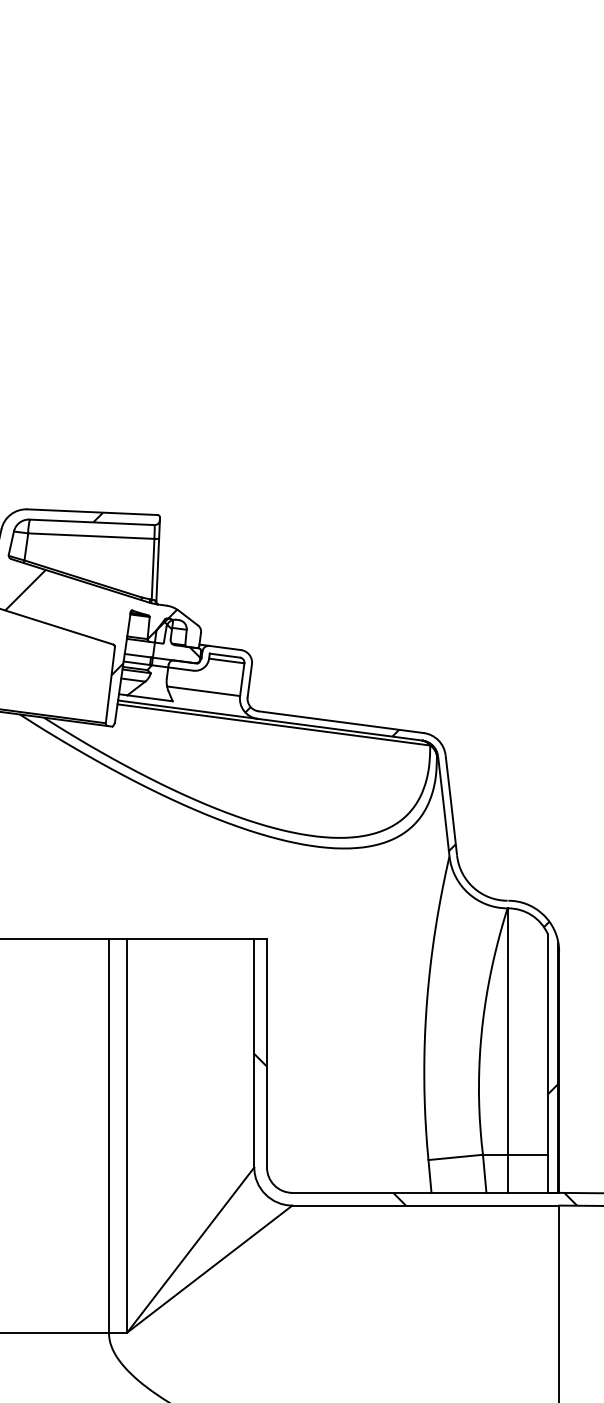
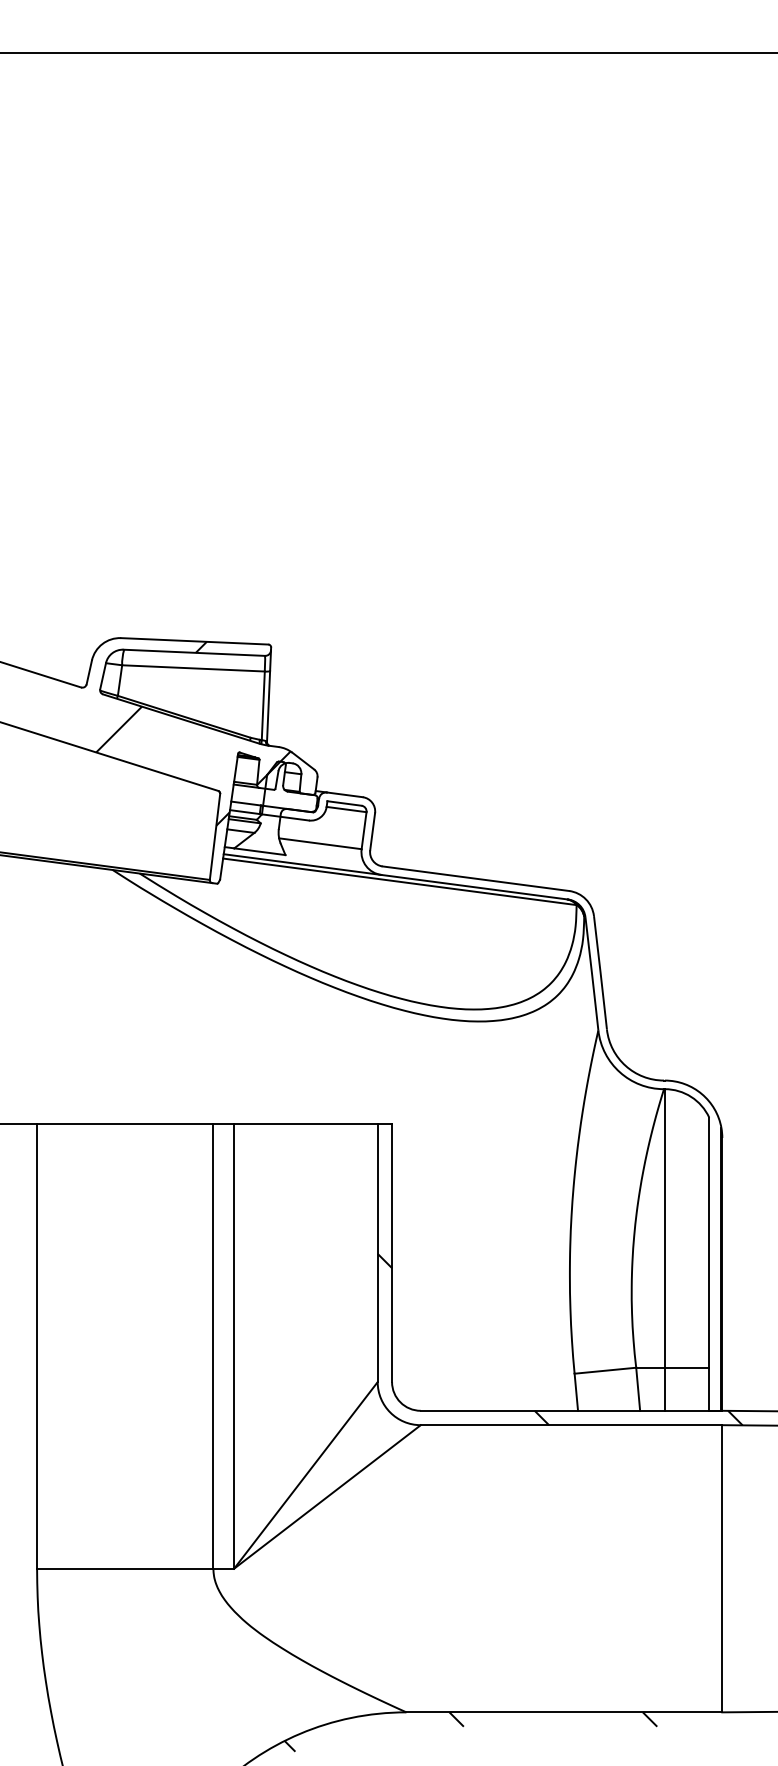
hatch: (181, 638) -> (295, 784), removed
hatch: (401, 898) -> (544, 1078), removed

